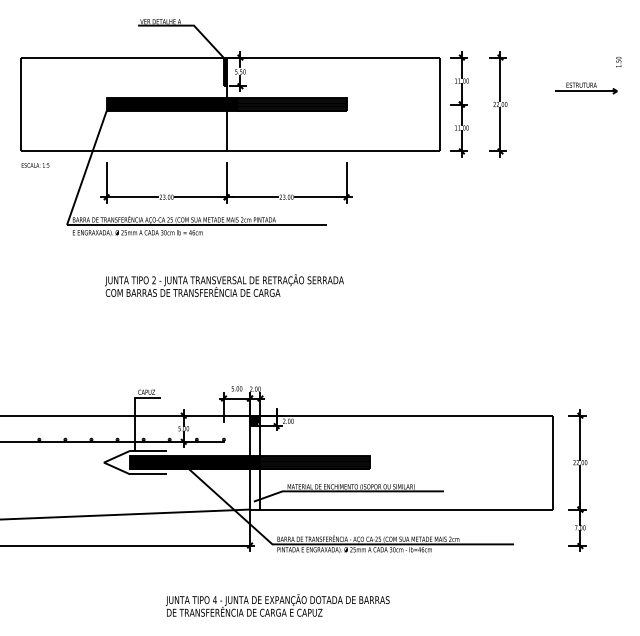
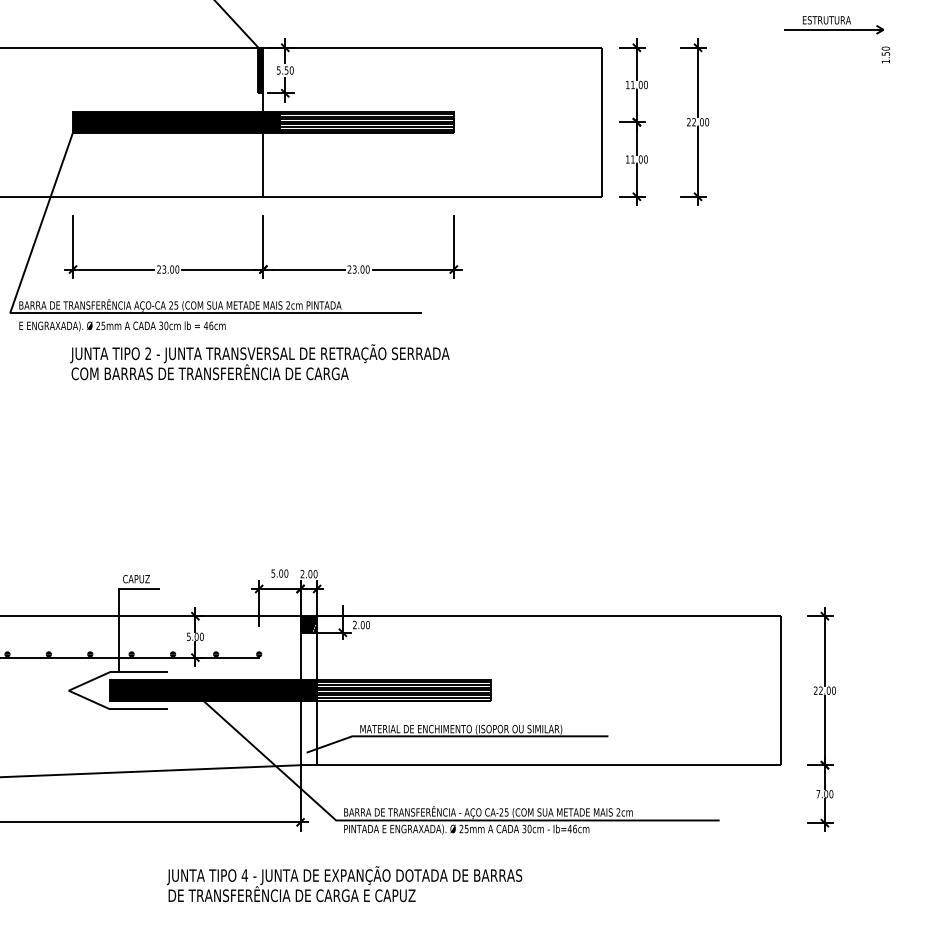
part: (586, 88) -> (834, 25), moved
text: (224, 285) -> (260, 361), moved
text: (277, 605) -> (344, 884), moved

